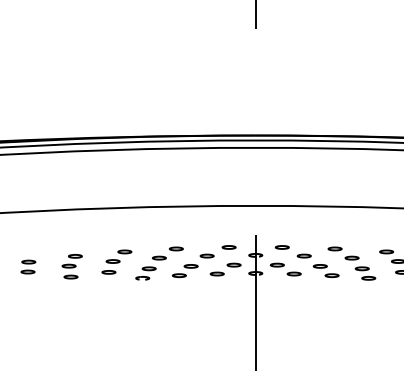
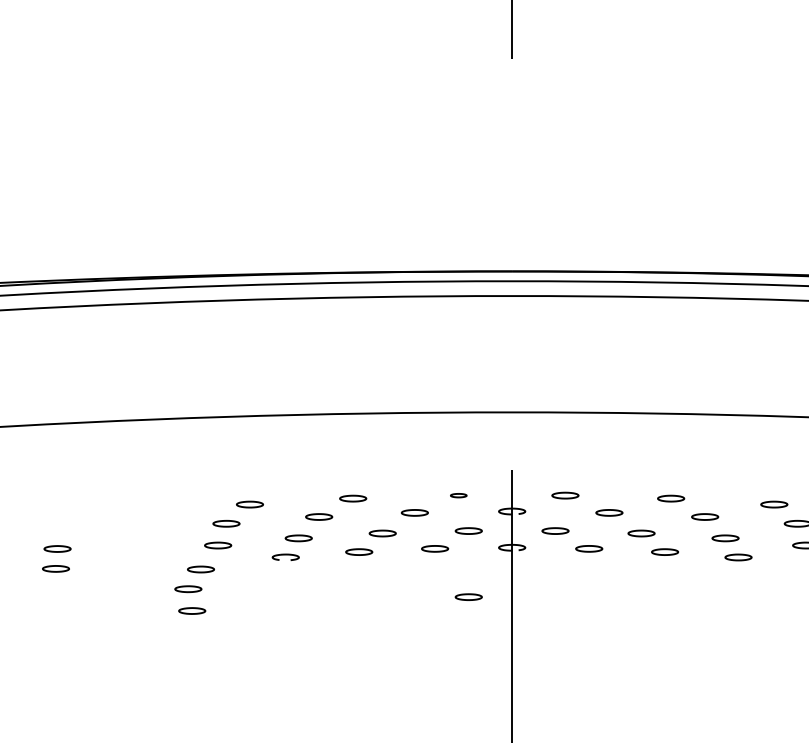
part: (228, 247) -> (457, 495), size x0.6
part: (28, 266) -> (56, 557), moved
part: (71, 266) -> (193, 589), moved
part: (233, 297) -> (467, 595), added

